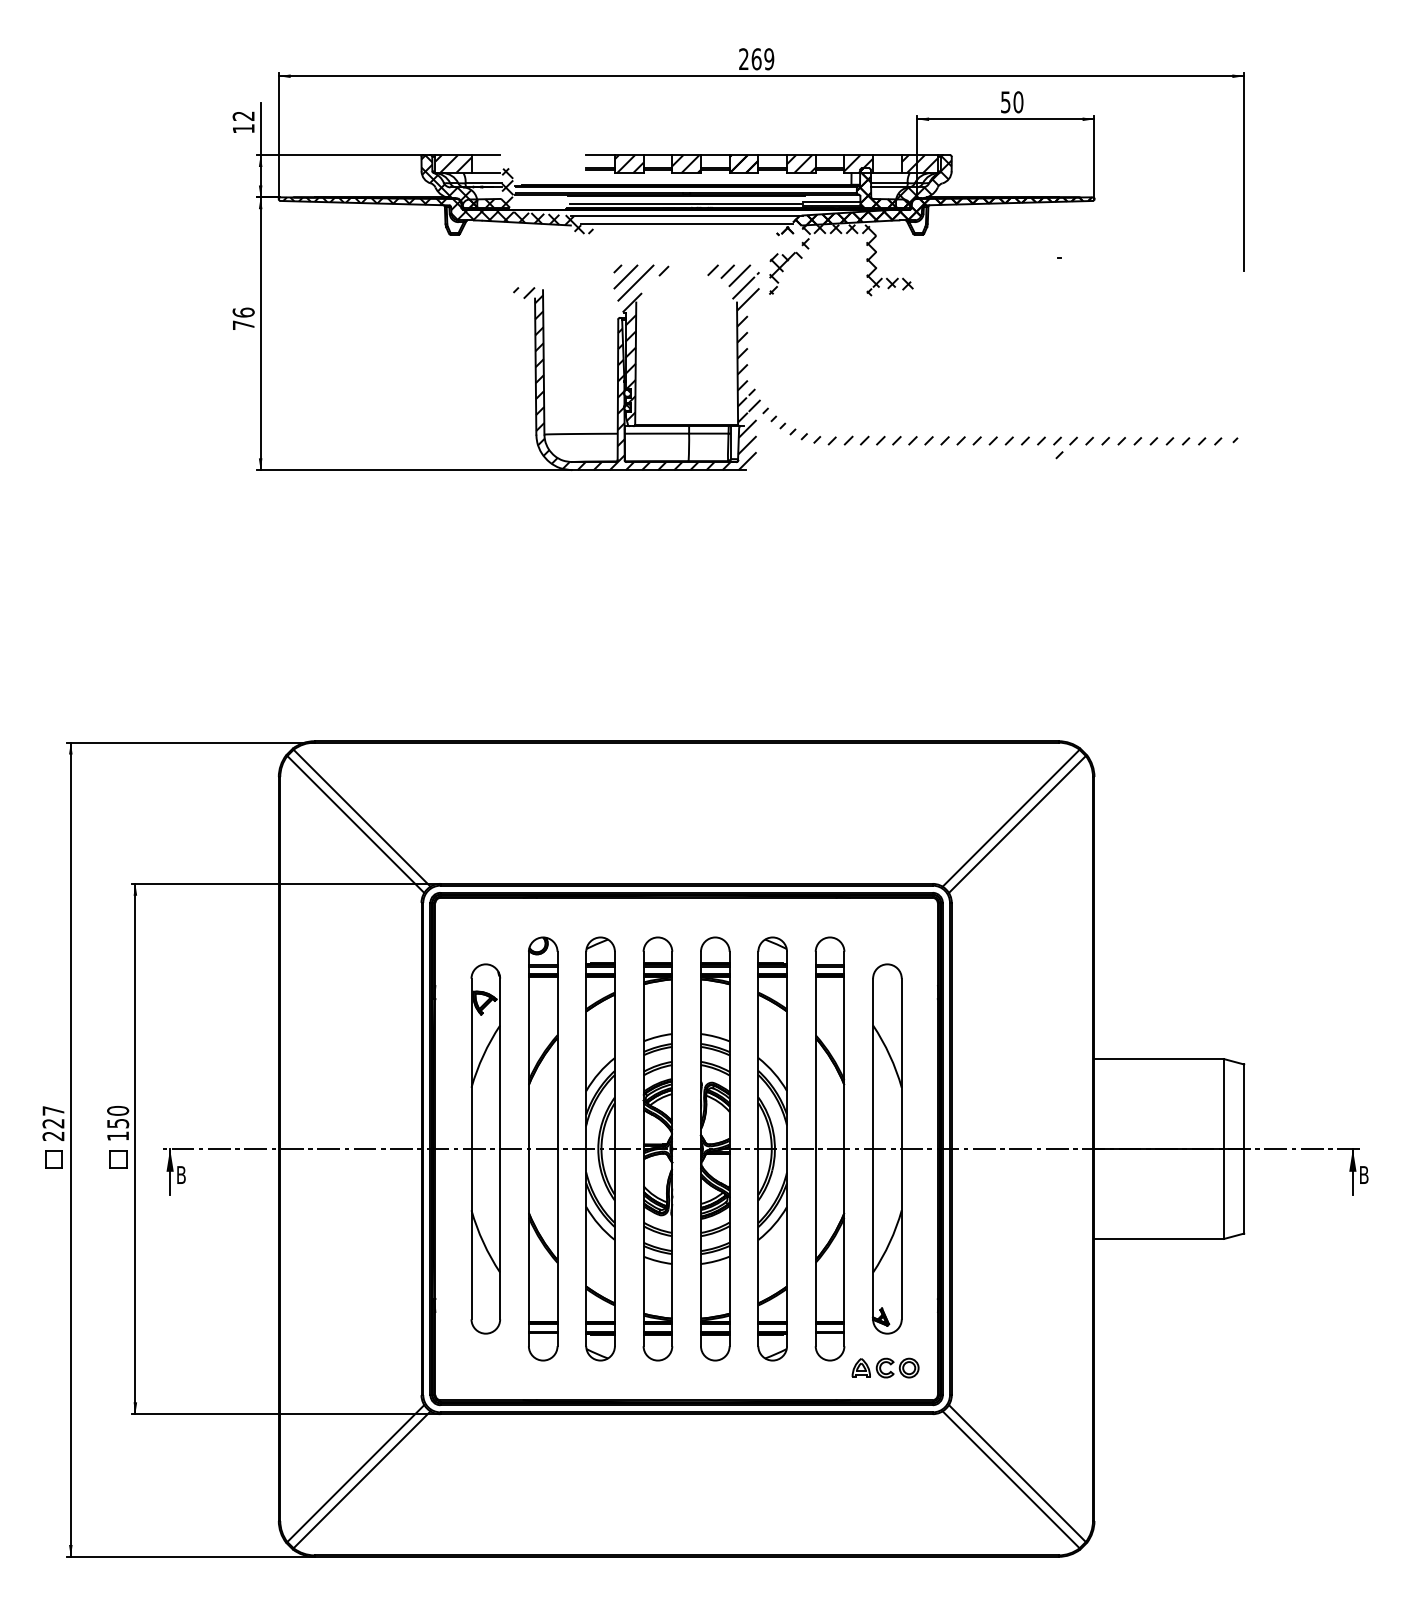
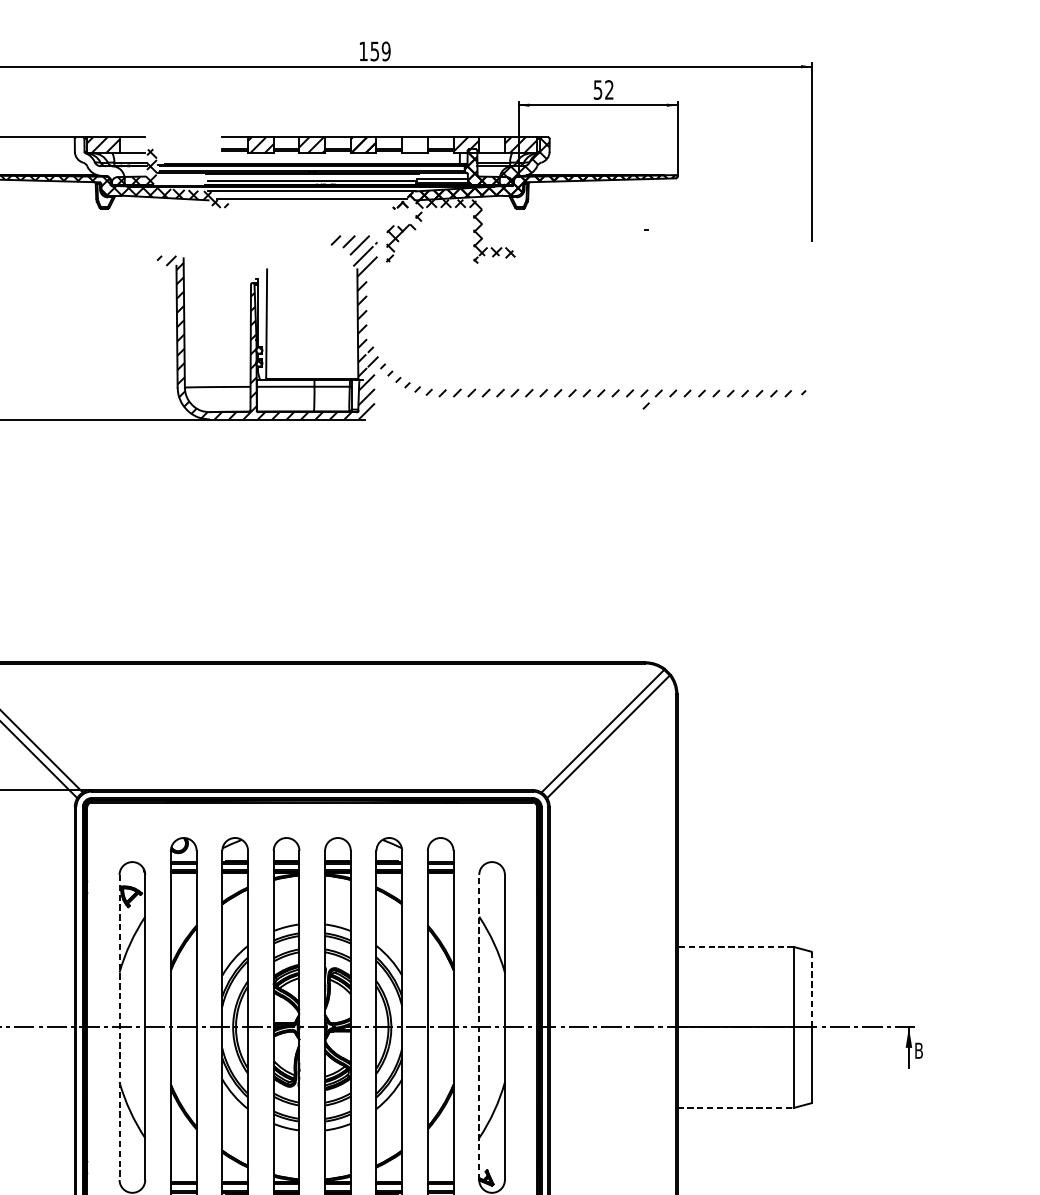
text: (750, 59) -> (369, 51), 269 -> 159
text: (1018, 102) -> (609, 90), 50 -> 52
hatch: (801, 164) -> (415, 145), removed
hatch: (449, 181) -> (99, 160), removed
hatch: (640, 342) -> (270, 305), removed
line: (1159, 1059) -> (735, 947), solid -> dashed
line: (1244, 1107) -> (811, 990), solid -> dashed
line: (873, 1148) -> (479, 1026), solid -> dashed
line: (471, 1149) -> (119, 1027), solid -> dashed
line: (1159, 1238) -> (735, 1107), solid -> dashed

